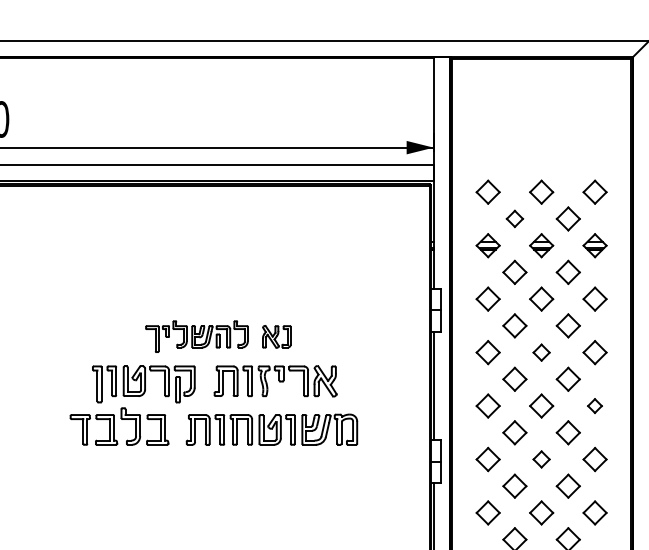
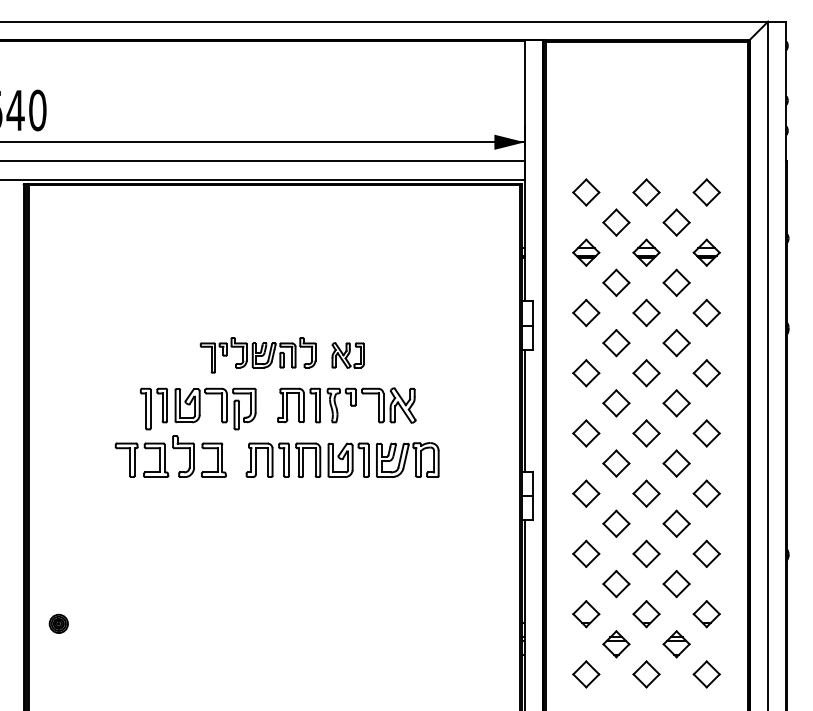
part: (514, 218) -> (616, 222), size x1.43
part: (541, 352) -> (646, 373), size x1.43
part: (594, 406) -> (706, 433), size x1.67
part: (541, 459) -> (646, 493), size x1.43

